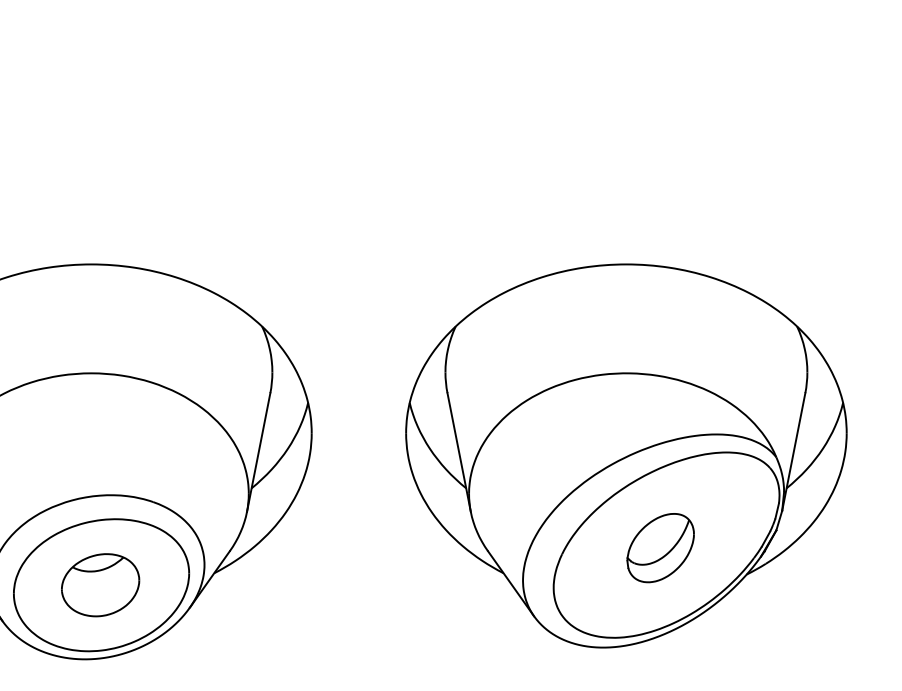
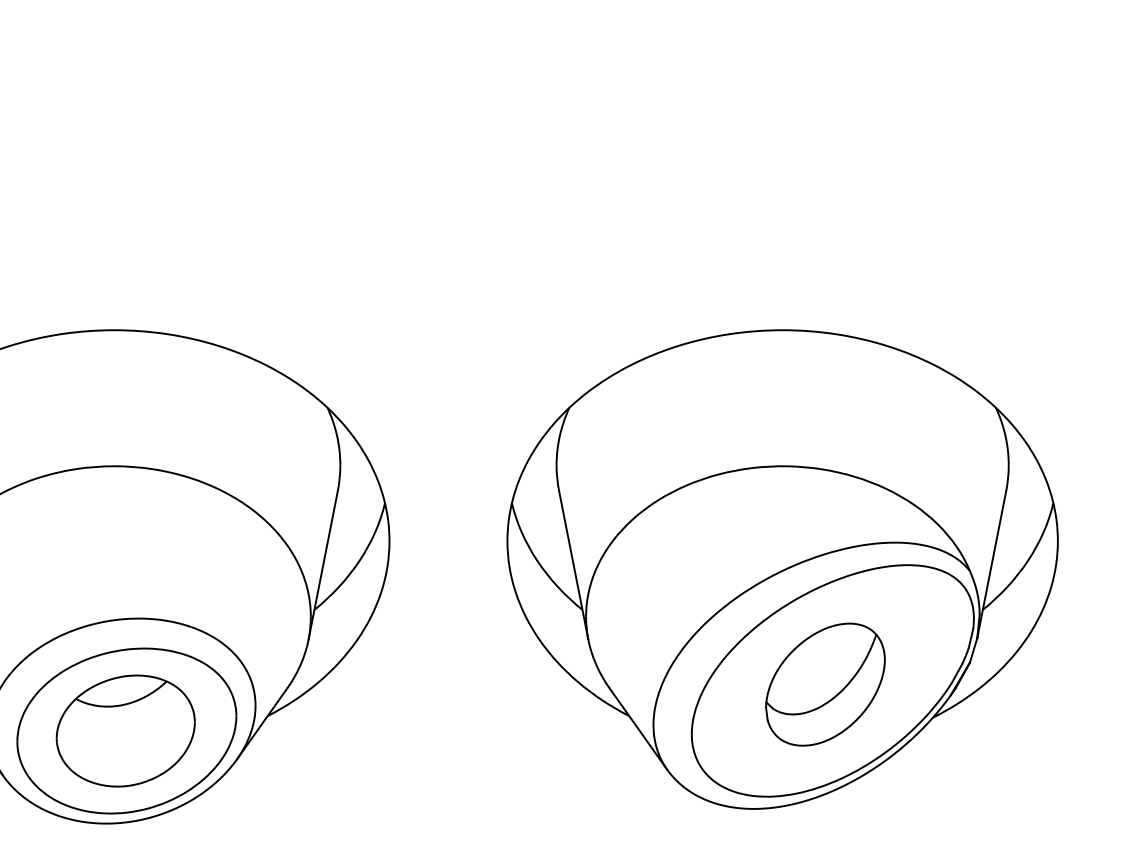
part: (660, 548) -> (825, 684), size x1.43
part: (100, 584) -> (125, 730), size x1.43

